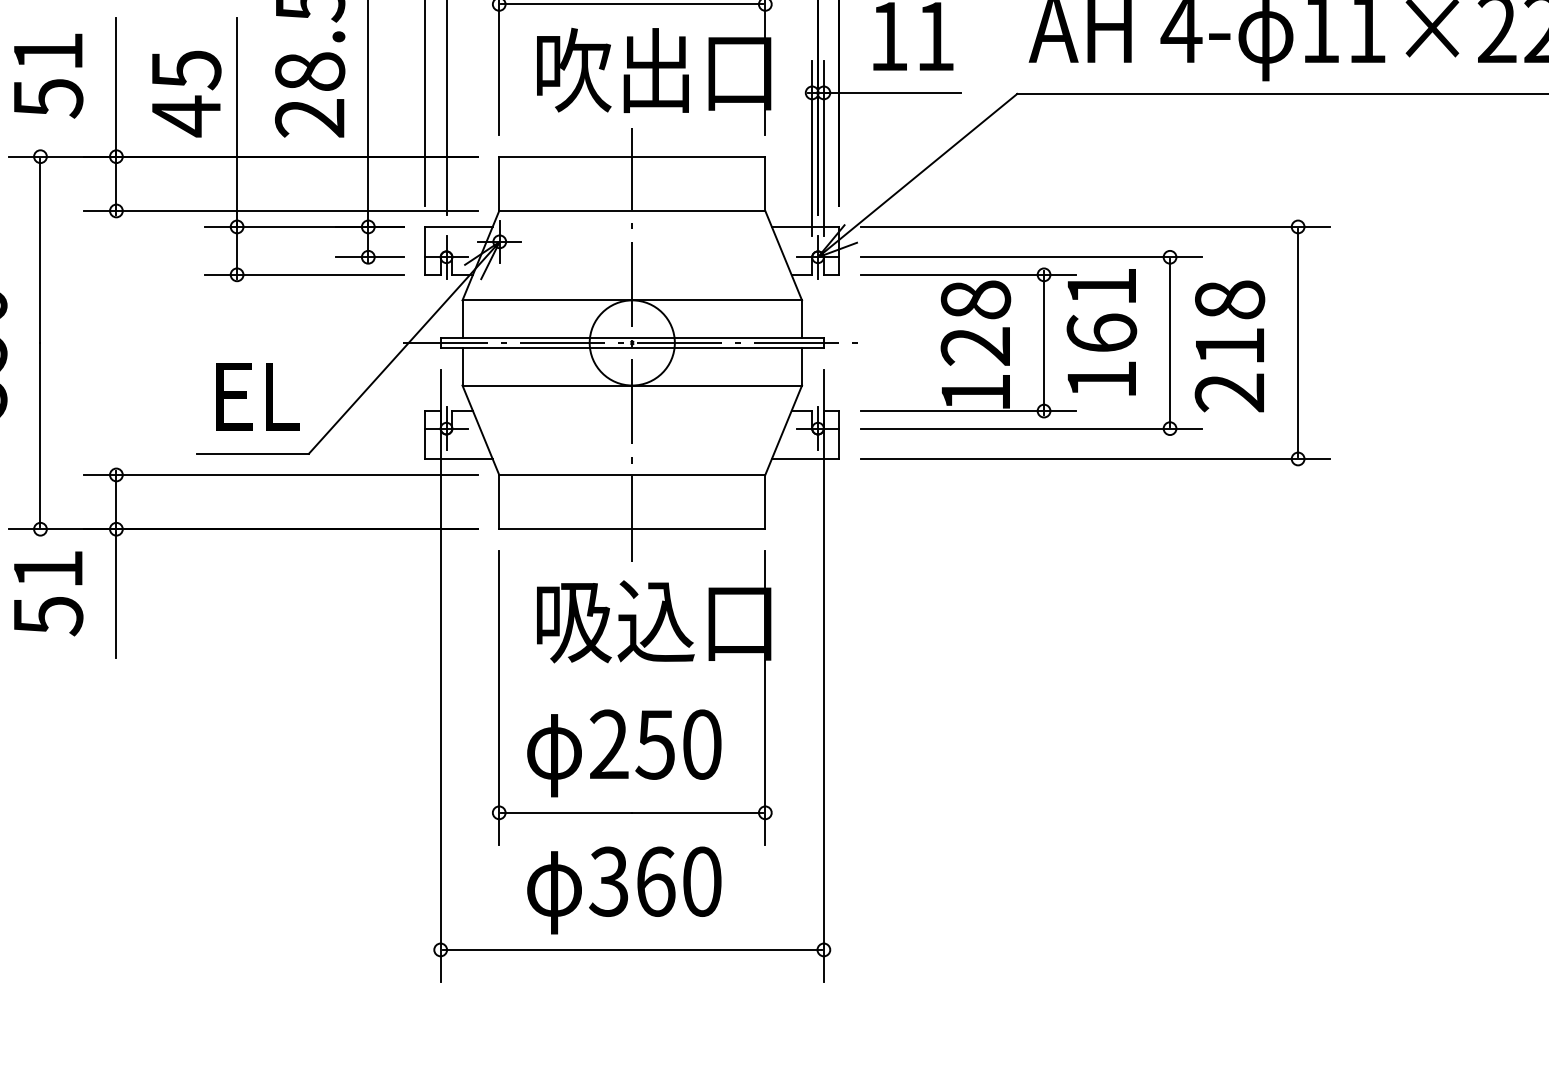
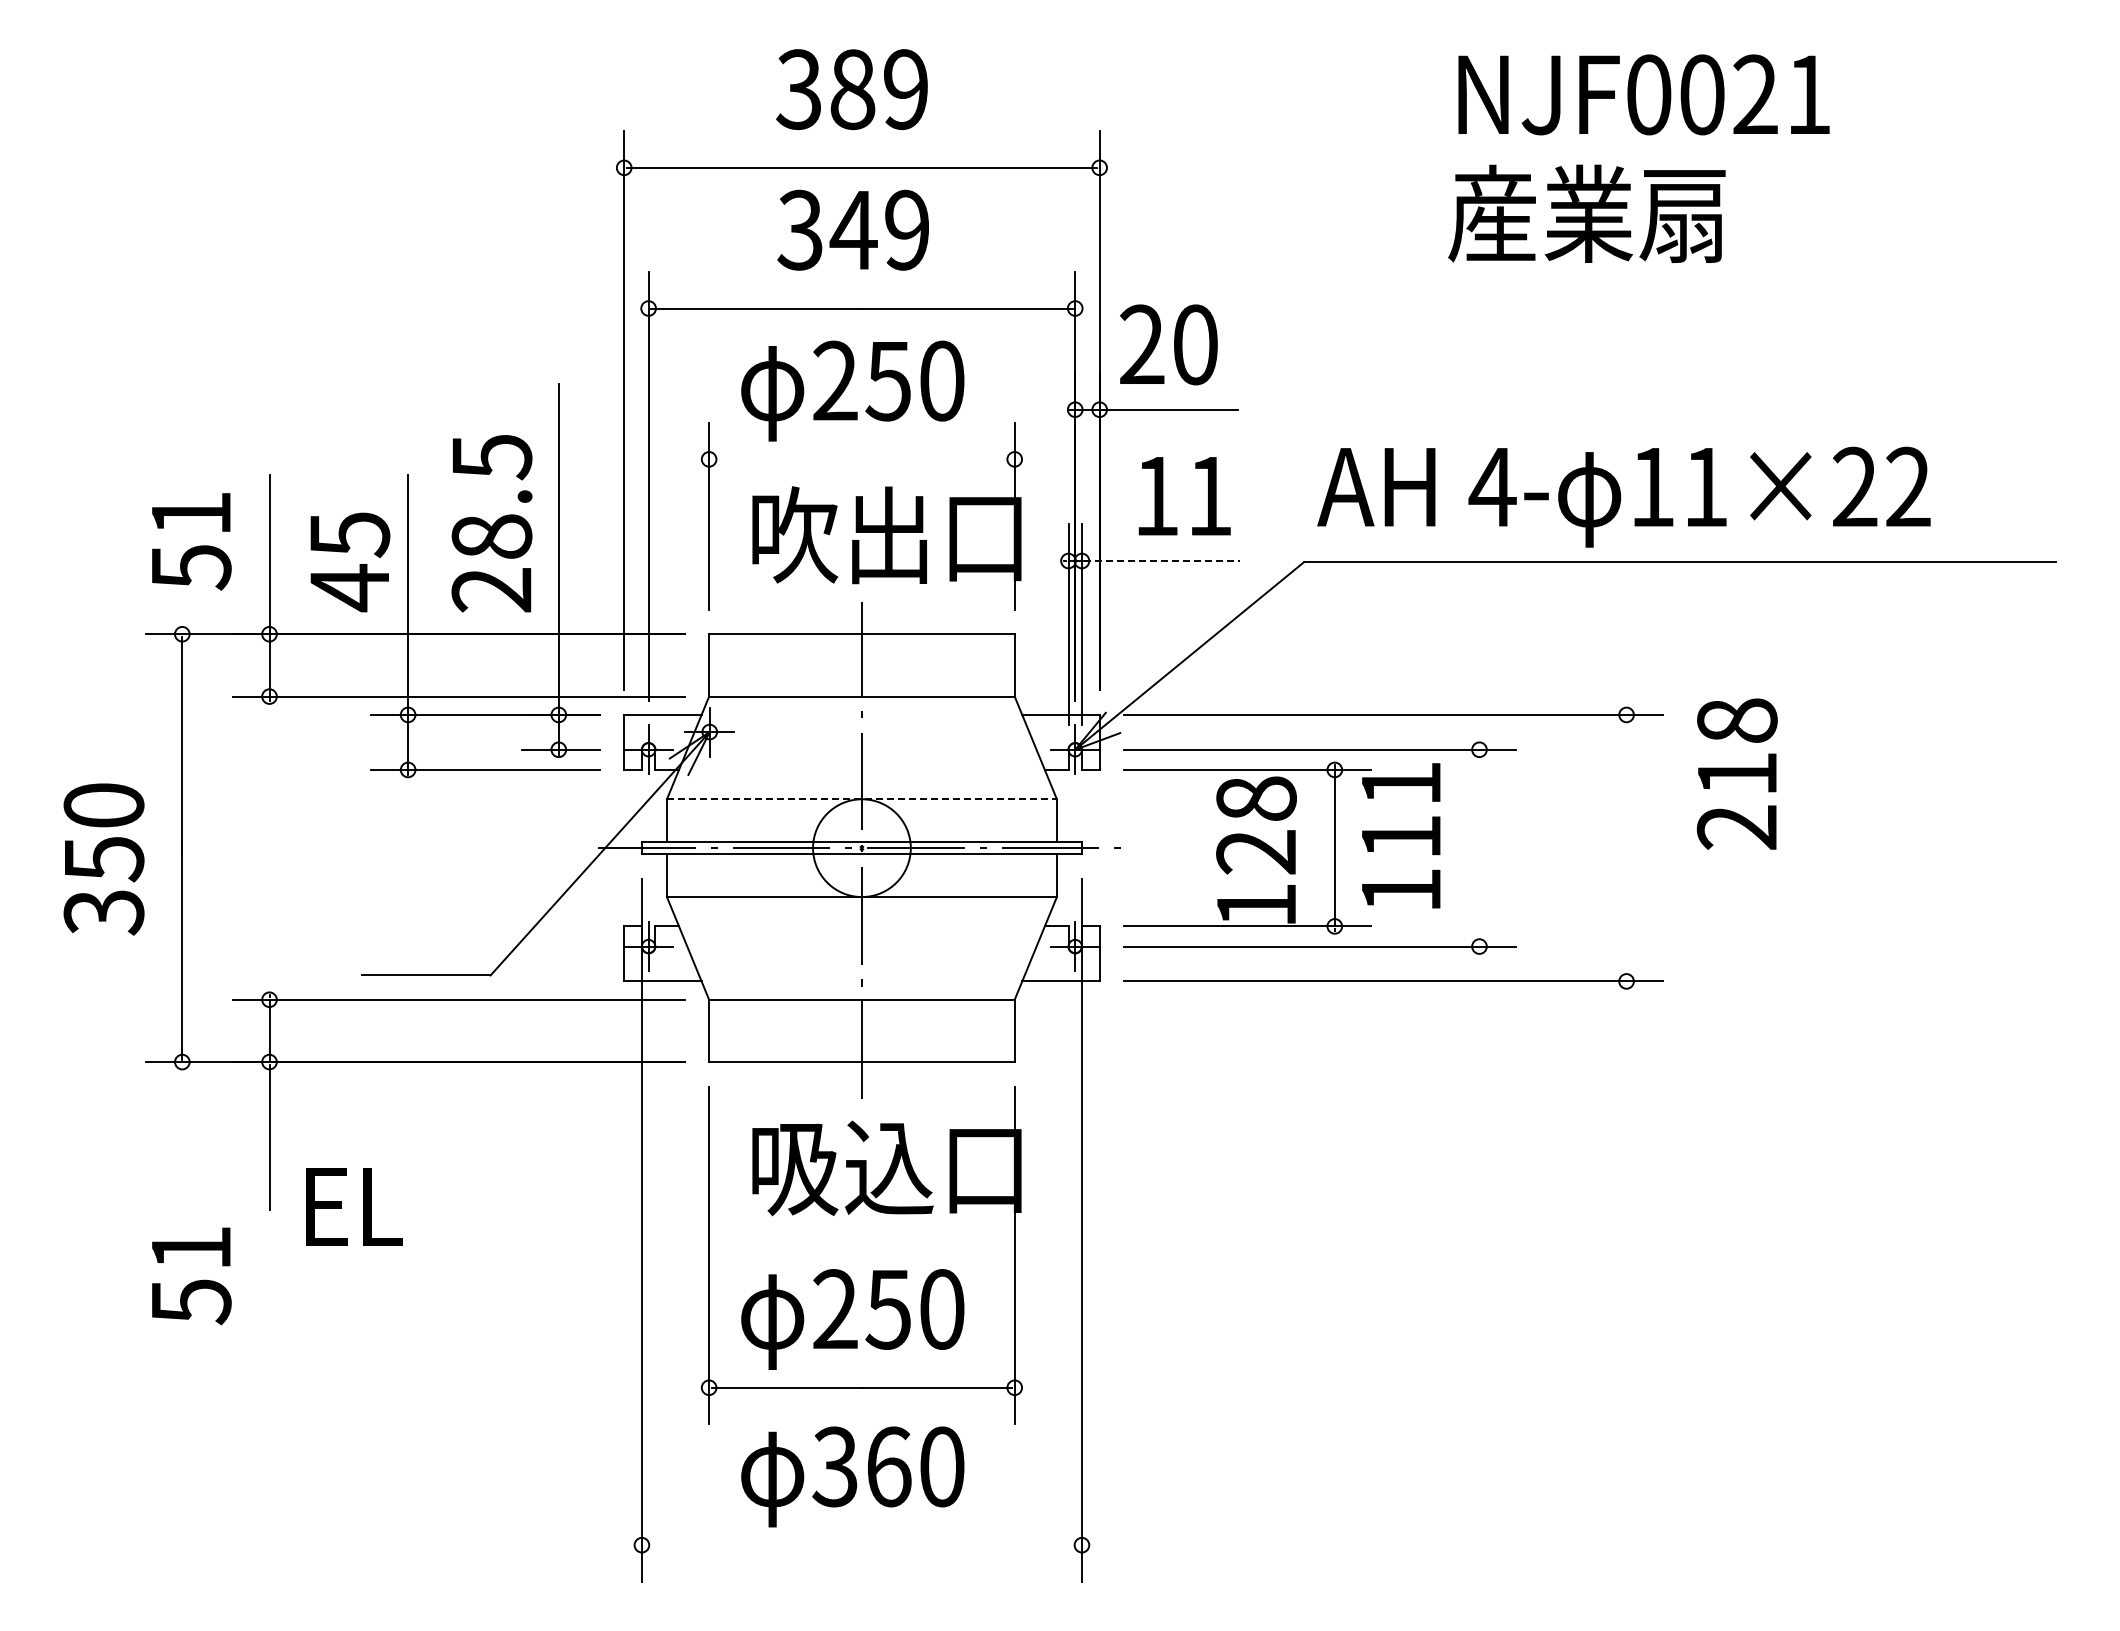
line: (631, 4) -> (861, 459), removed
line: (894, 93) -> (1162, 561), solid -> dashed
line: (631, 300) -> (861, 799), solid -> dashed
text: (1101, 332) -> (1400, 836), 161 -> 111
line: (1298, 342) -> (1626, 847), removed
line: (1170, 343) -> (1479, 848), removed
text: (1229, 345) -> (1736, 773), moved
text: (258, 396) -> (354, 1206), moved
text: (48, 594) -> (191, 1276), moved
line: (631, 950) -> (861, 1545), removed

